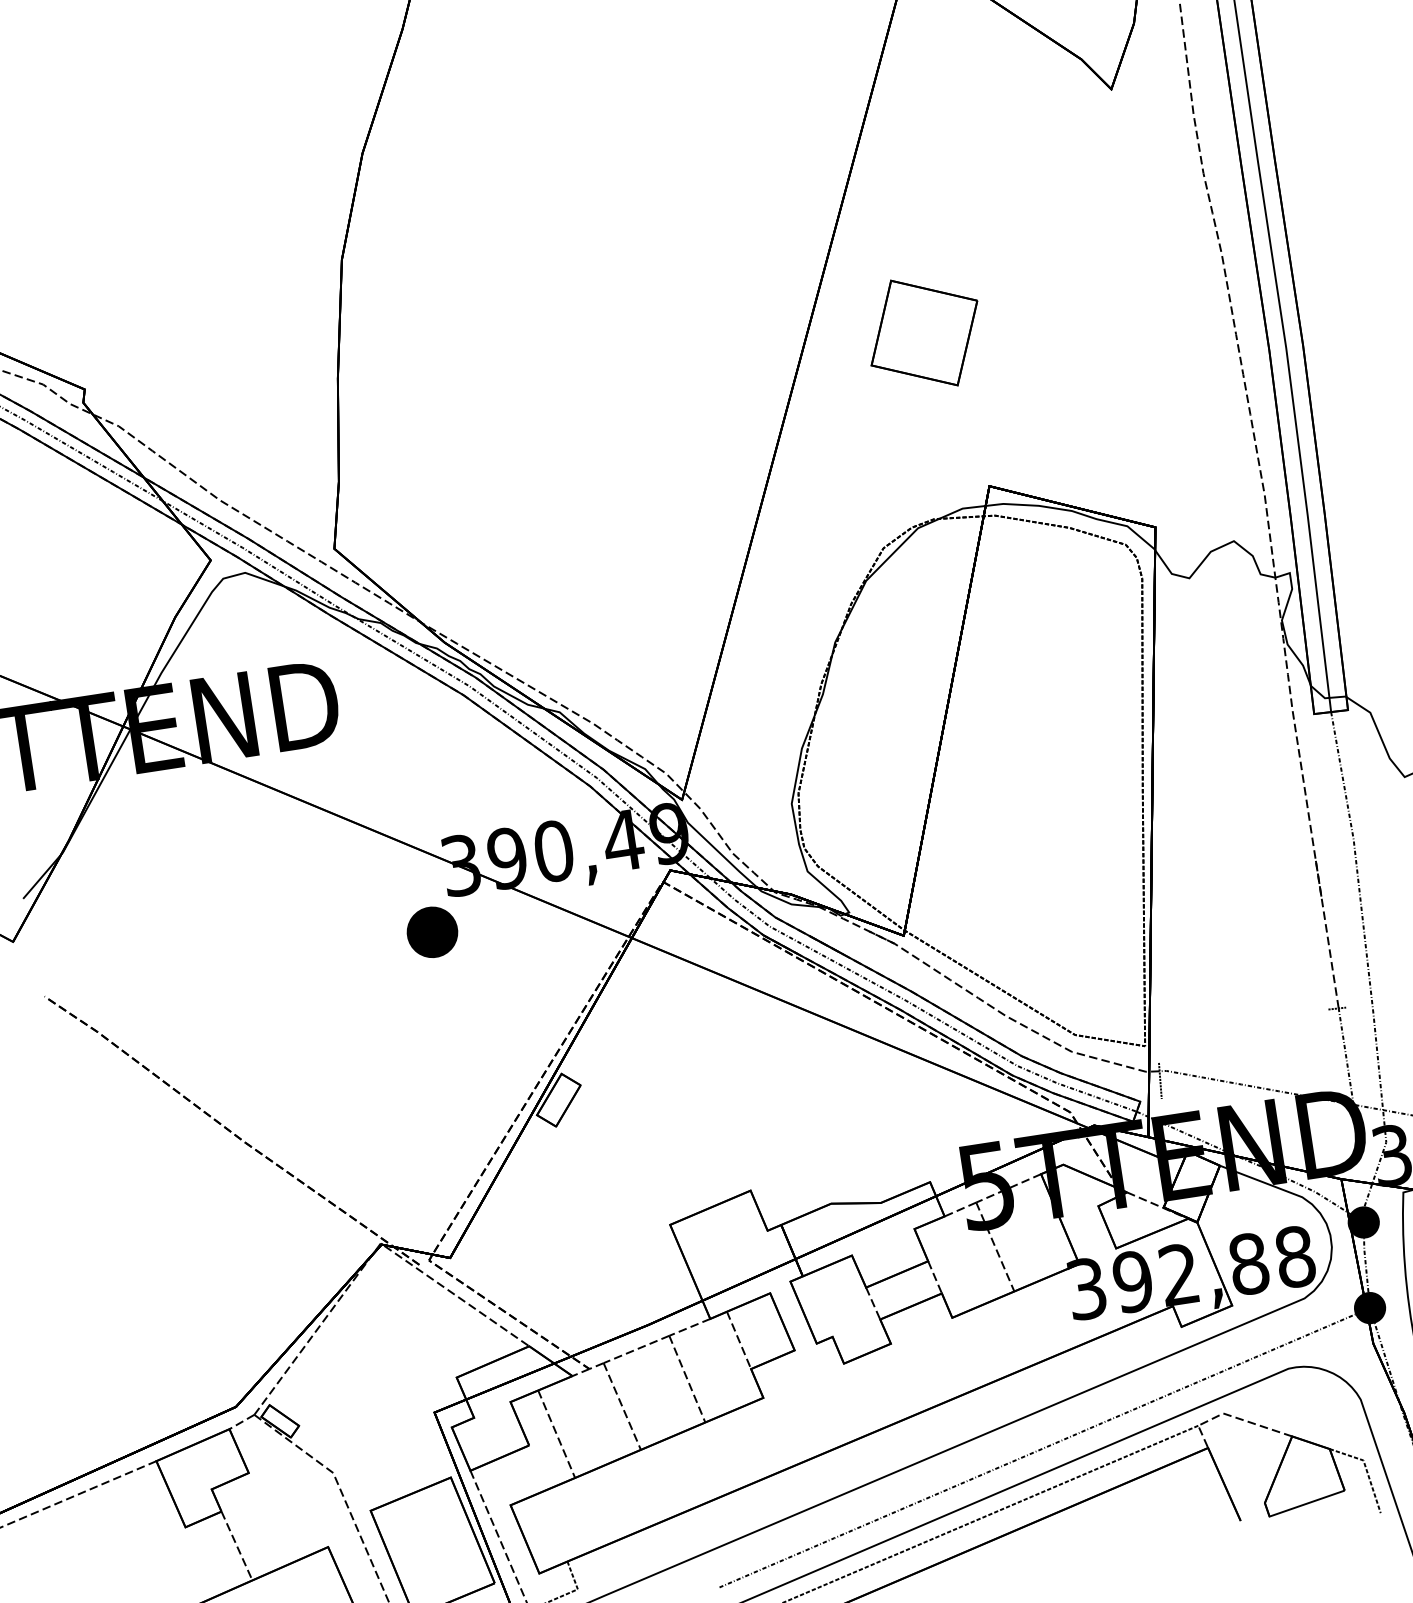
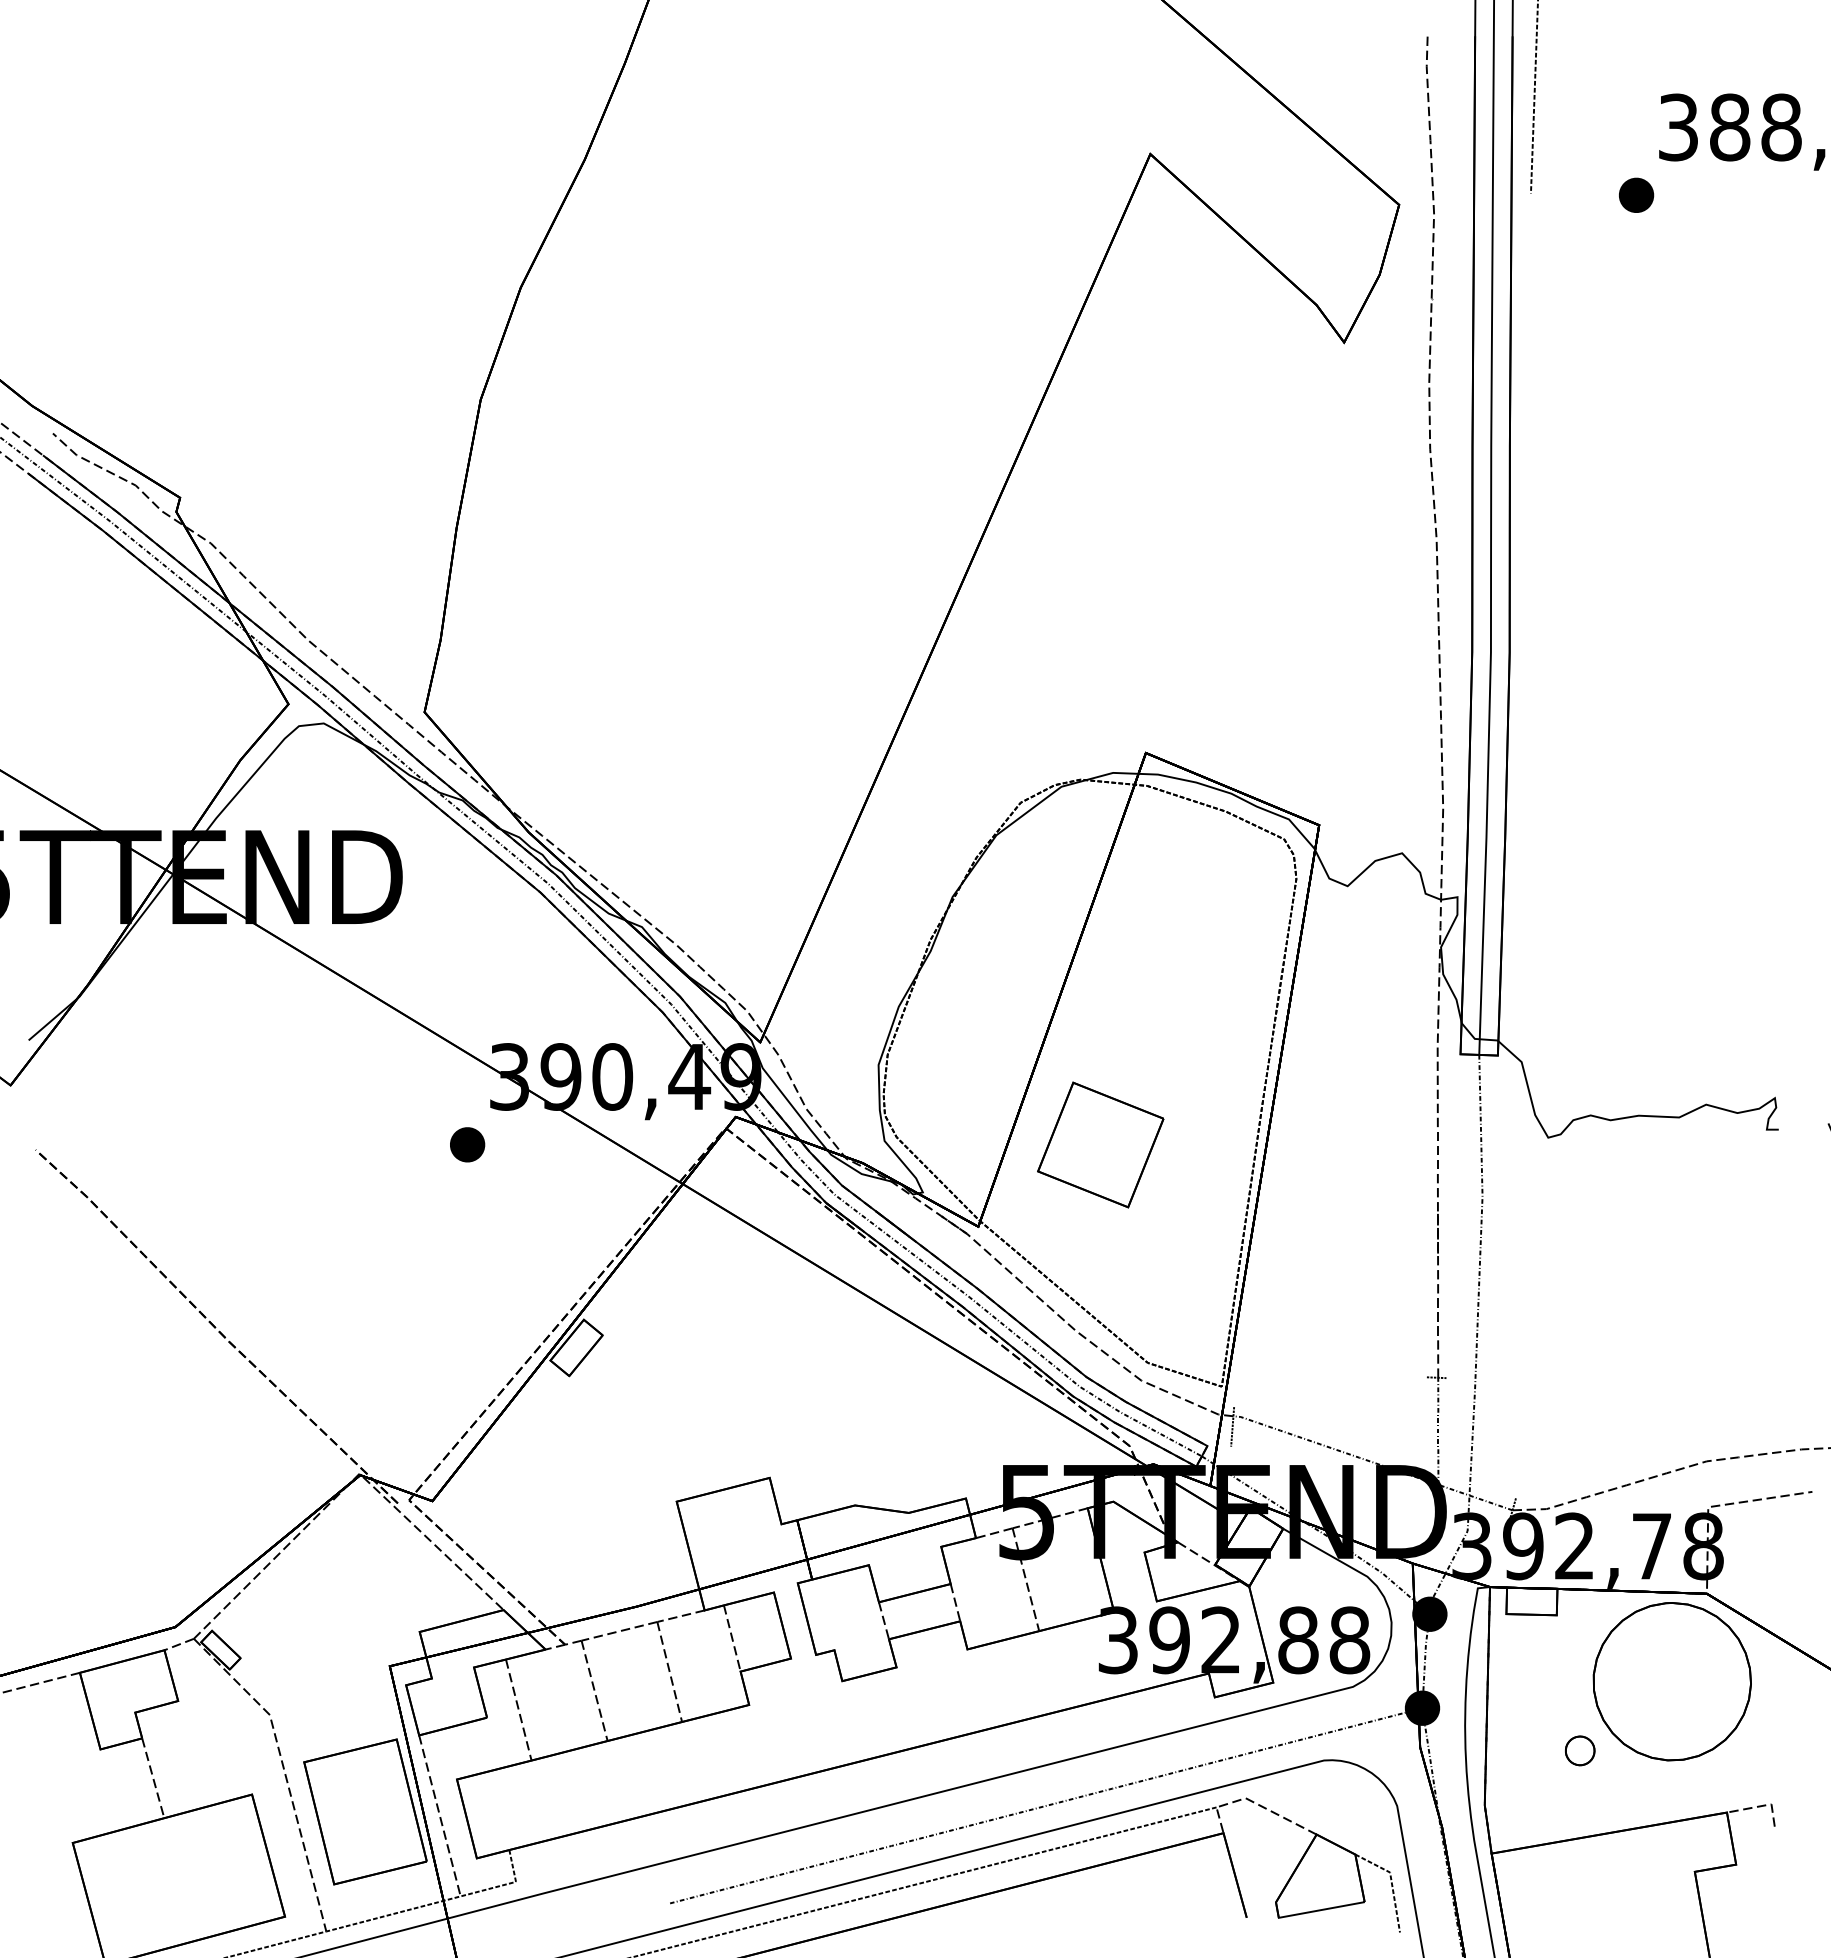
part: (924, 332) -> (1100, 1144), moved
part: (432, 932) -> (467, 1144), size x0.62

